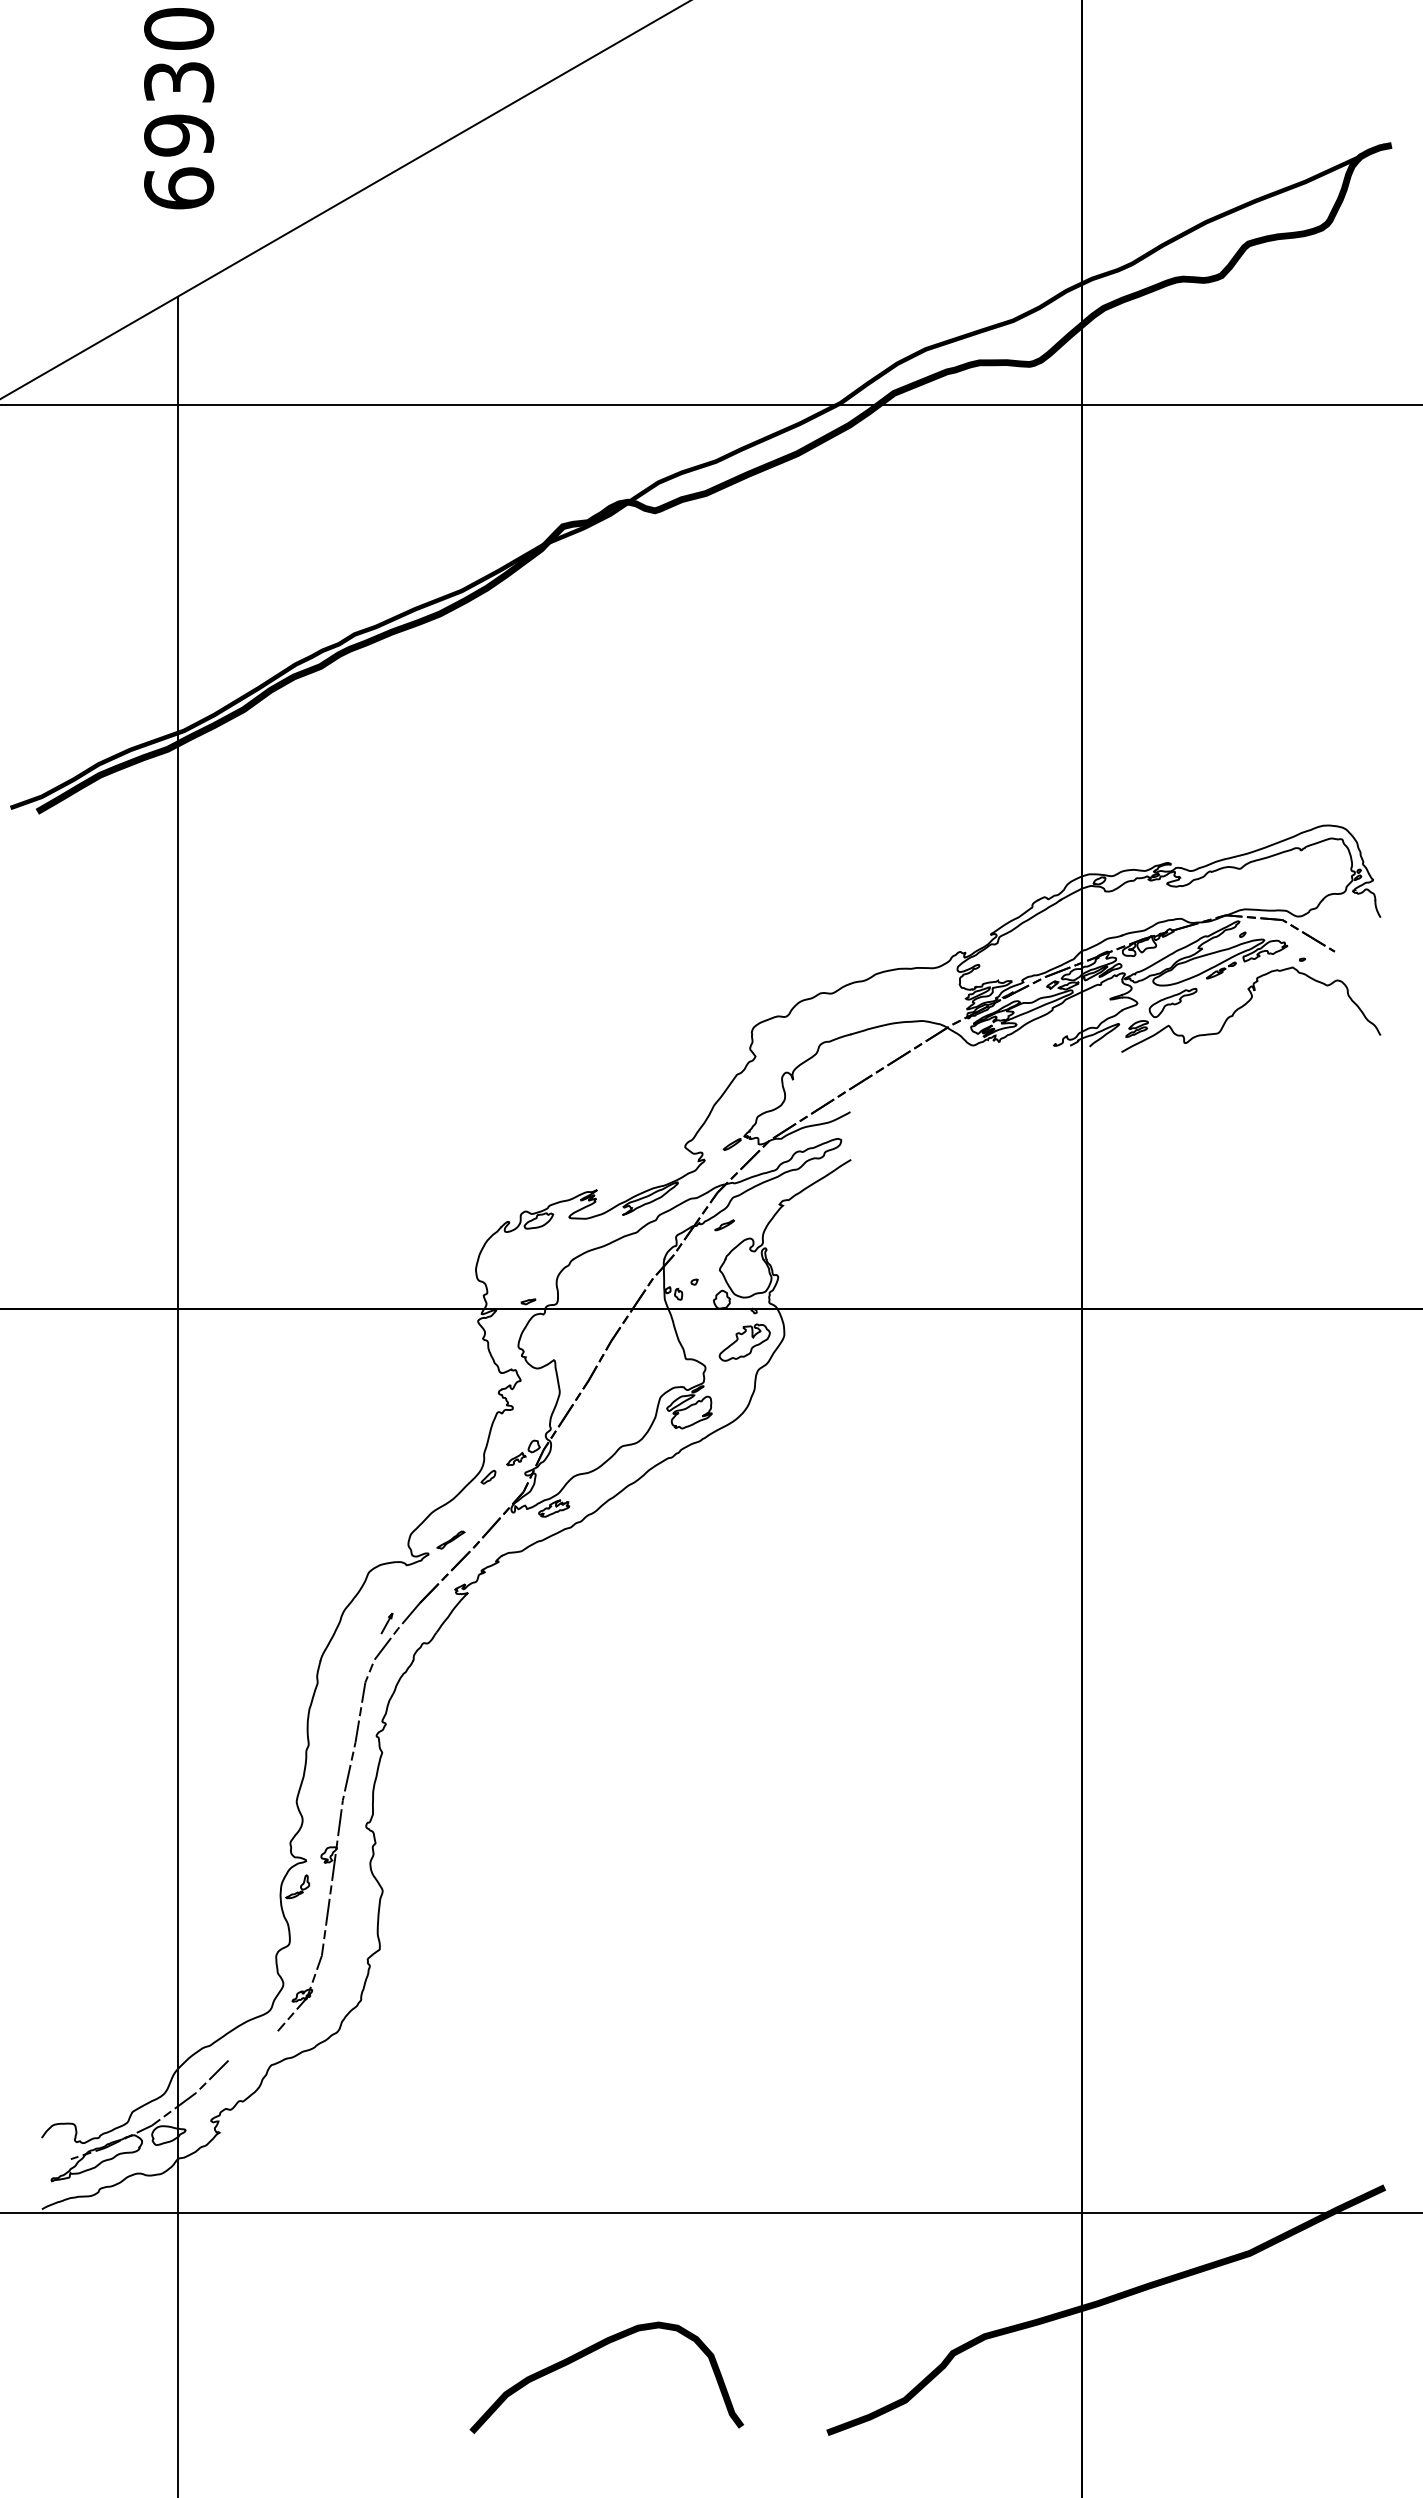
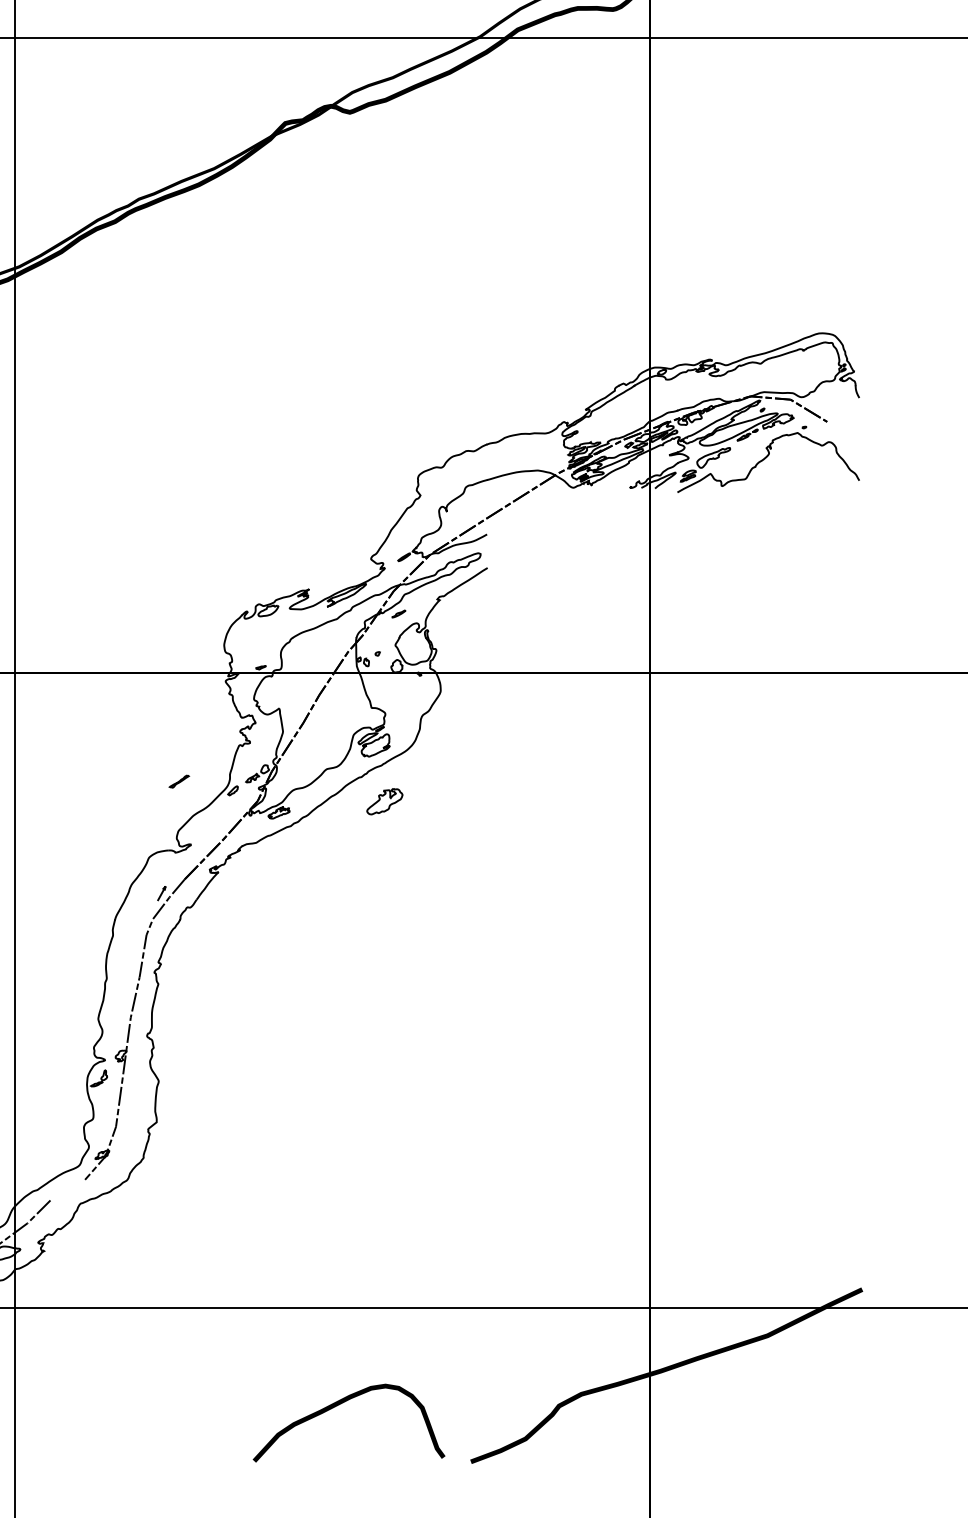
part: (744, 1342) -> (384, 801), moved
part: (450, 1539) -> (178, 781), moved
curve: (594, 2351) -> (340, 1404), moved

